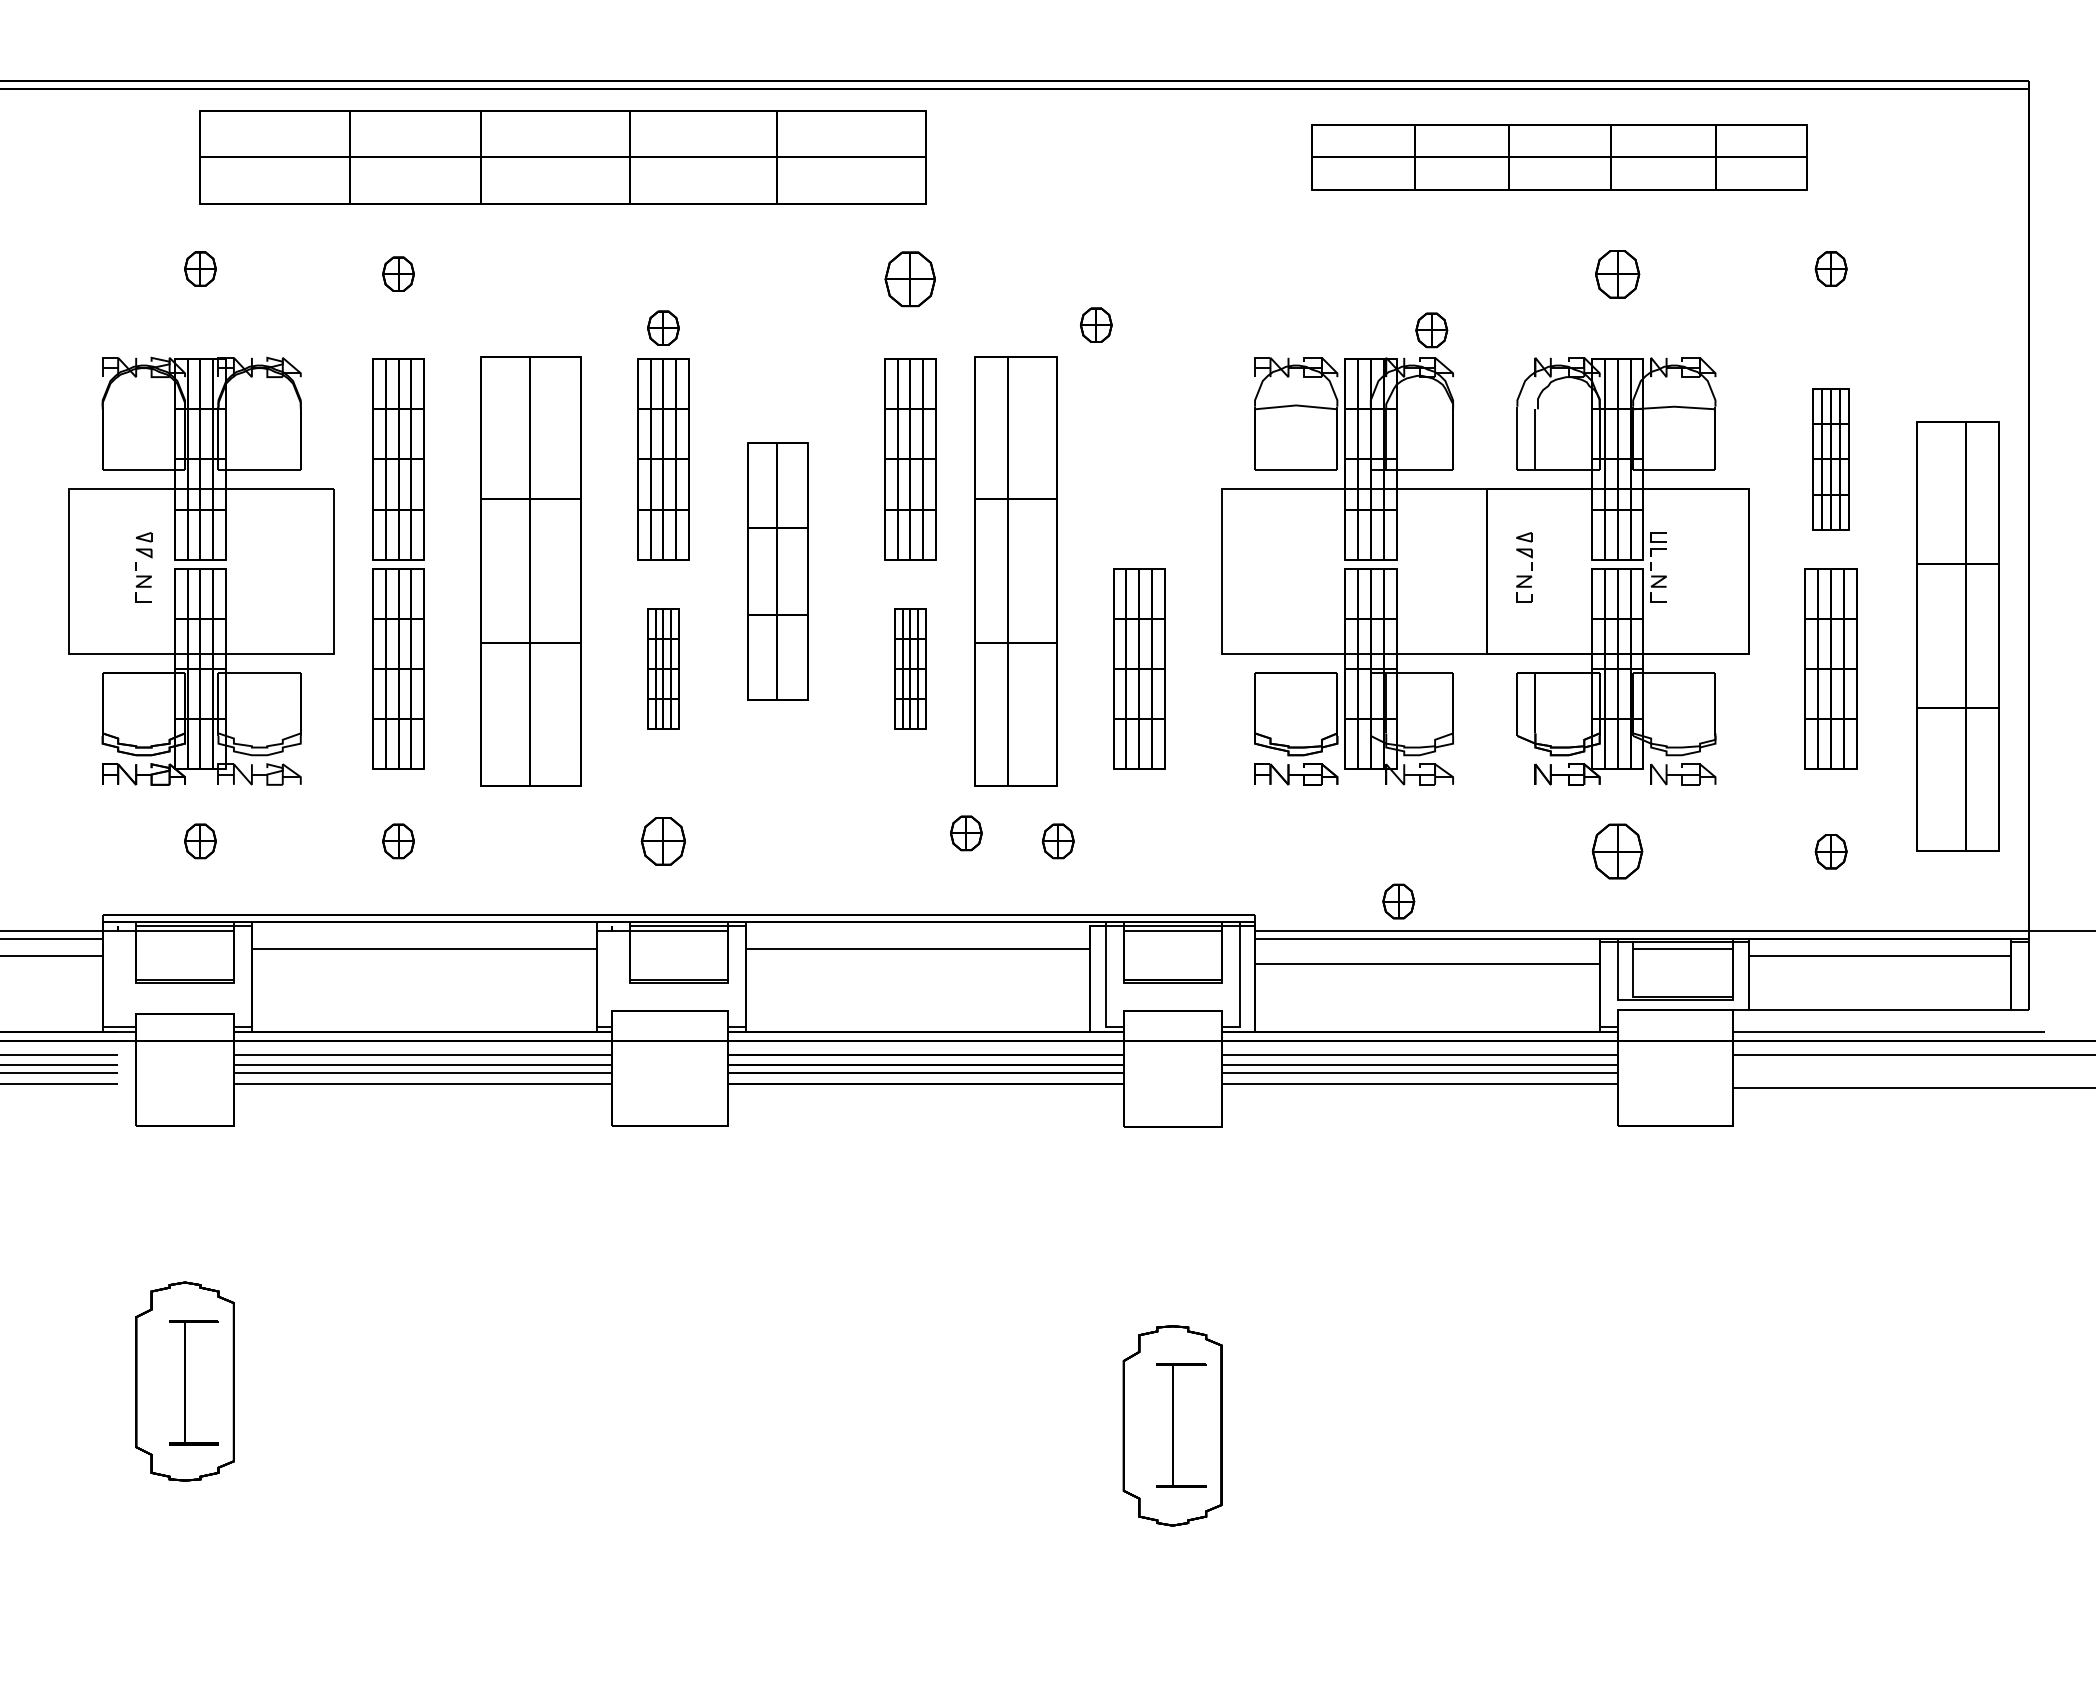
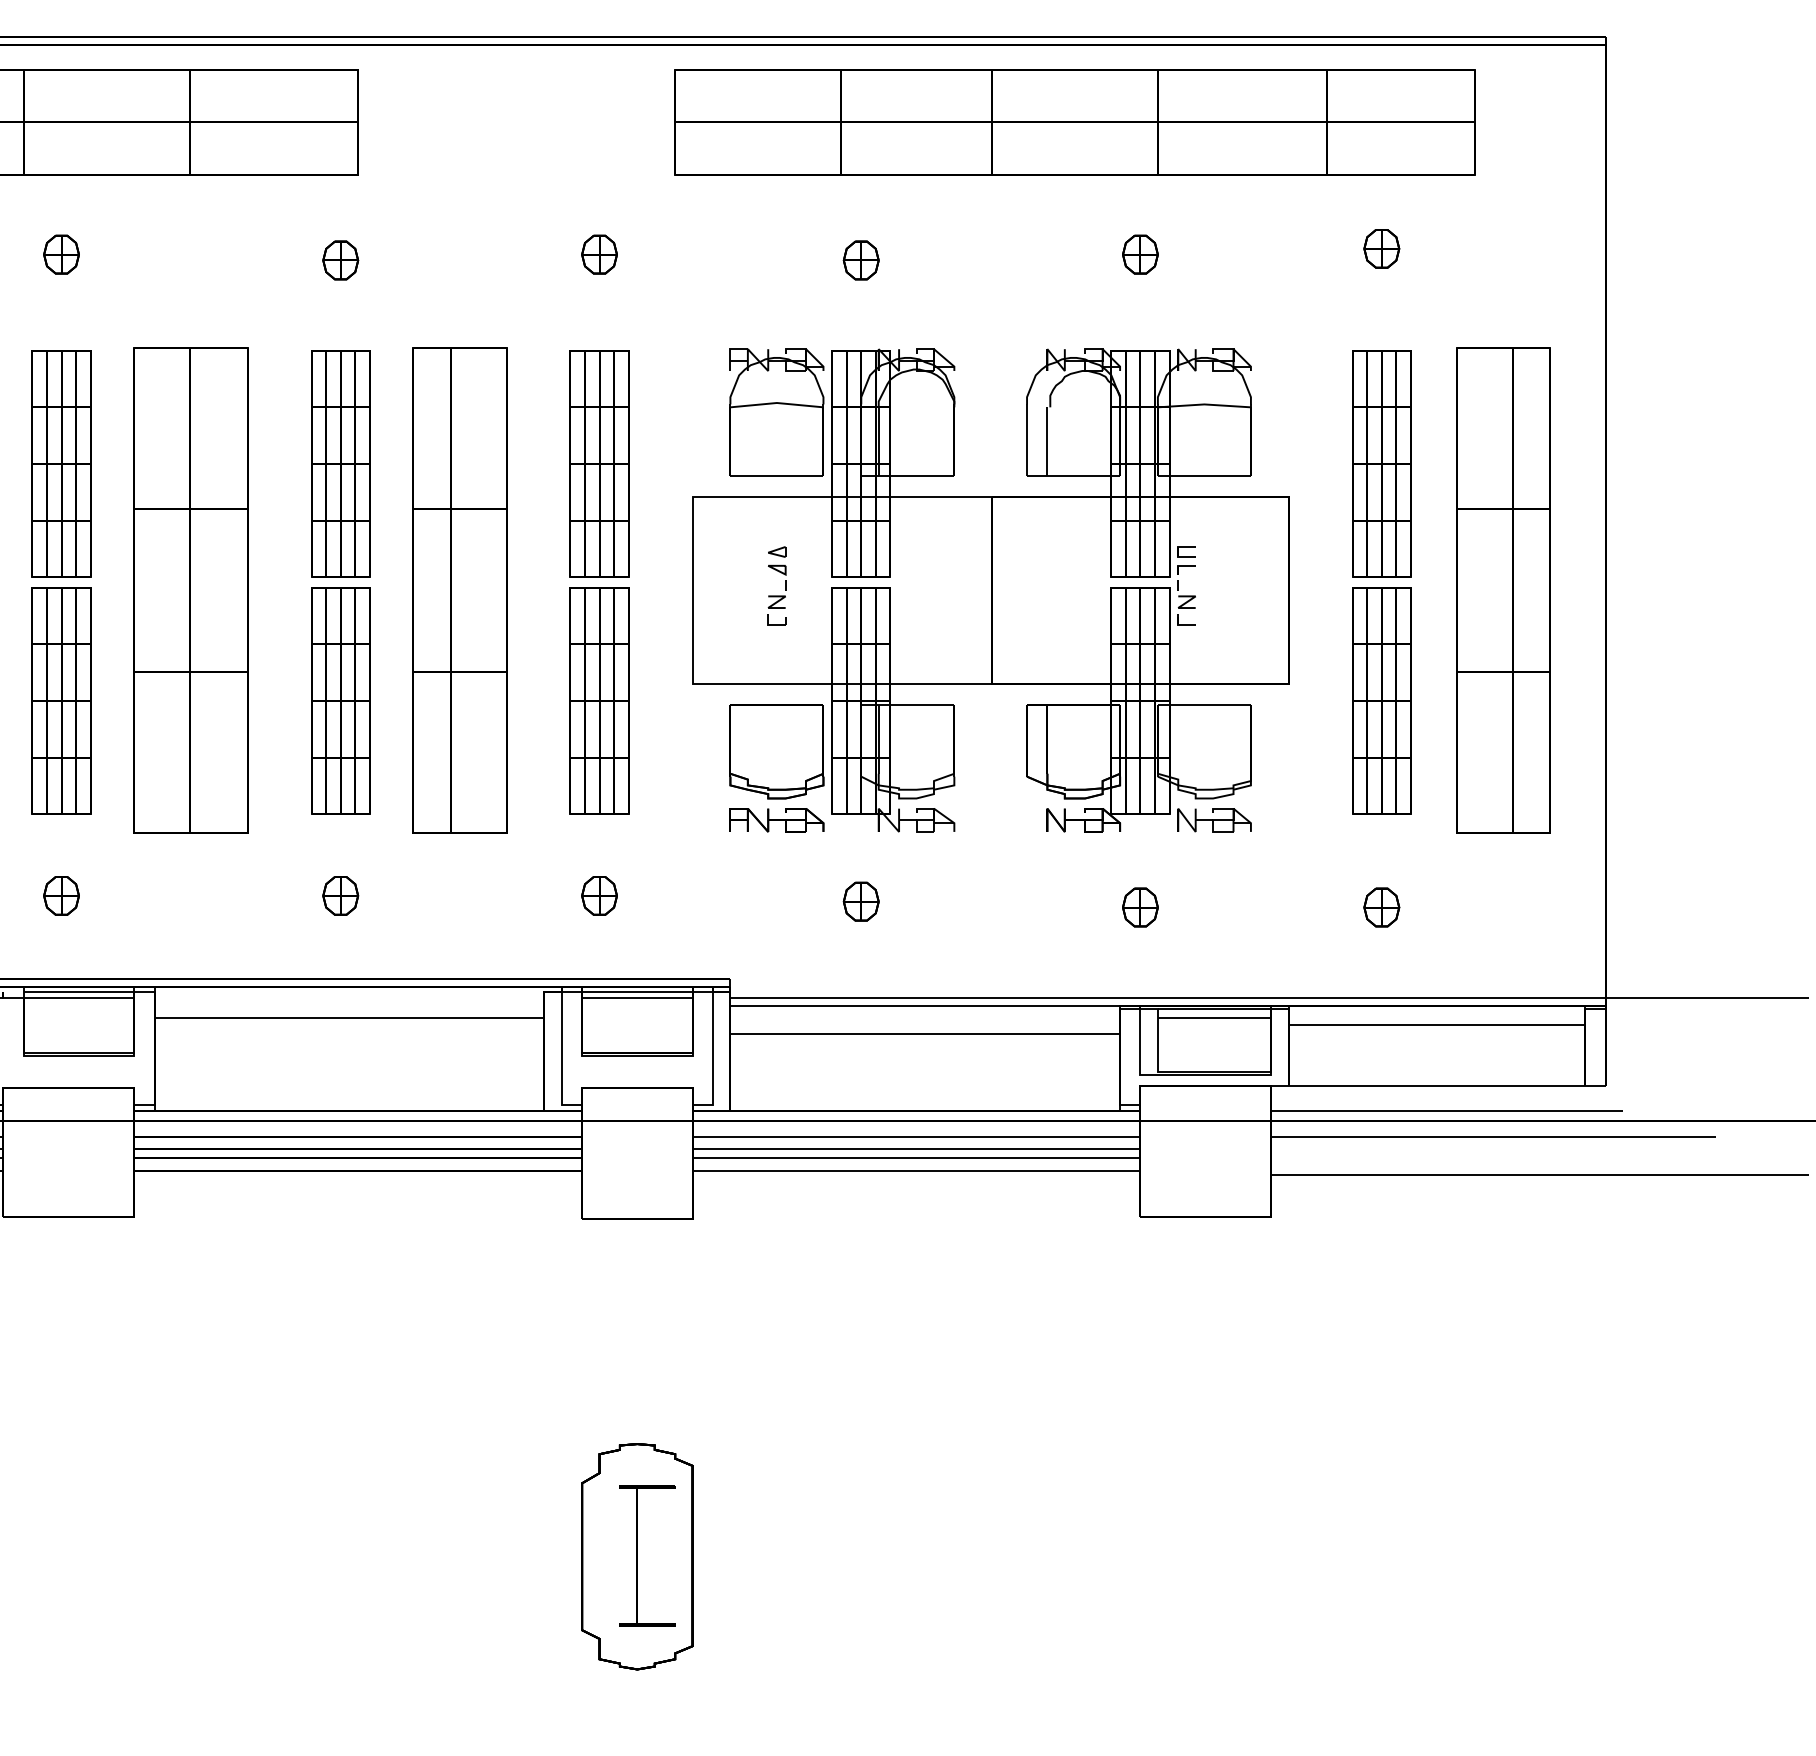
part: (1559, 157) -> (1074, 122), size x1.43
part: (1617, 273) -> (1140, 253), size x0.71
part: (910, 279) -> (340, 260), size x0.62
part: (1096, 324) -> (599, 253), moved
part: (663, 327) -> (61, 253), moved
part: (1431, 330) -> (860, 260), moved
part: (1139, 459) -> (599, 464), added
part: (1830, 459) -> (1381, 464), size x1.43
part: (1531, 567) -> (785, 586), moved
part: (777, 571) -> (190, 590), size x1.67
part: (1957, 636) -> (1503, 590), moved
part: (663, 668) -> (61, 700), size x1.67
part: (910, 668) -> (340, 700), size x1.67
part: (966, 833) -> (340, 895), moved
part: (663, 841) -> (61, 895), size x0.71
part: (1058, 841) -> (599, 895), moved
part: (1617, 851) -> (1140, 907), size x0.62
part: (1398, 901) -> (860, 901), moved

